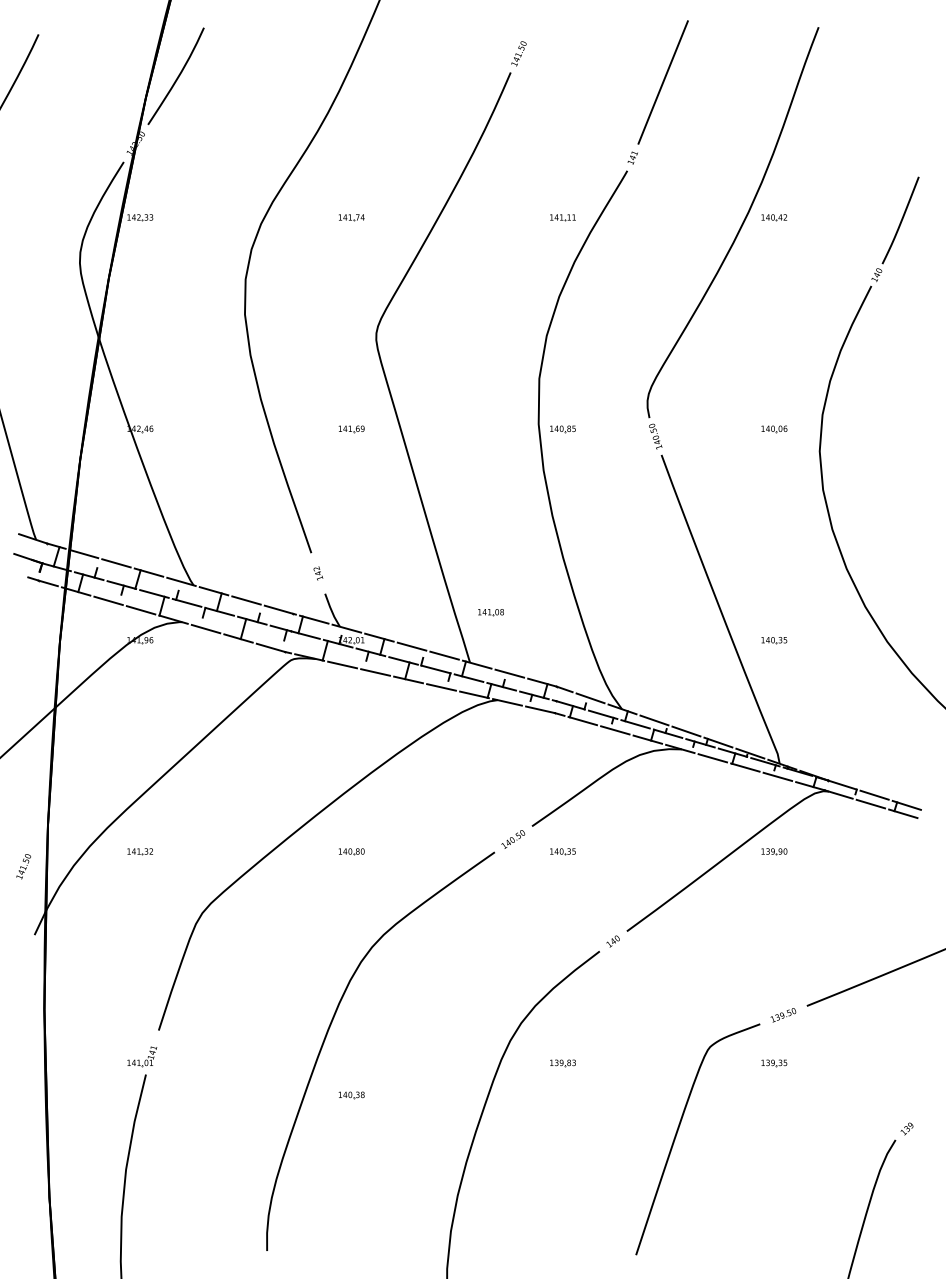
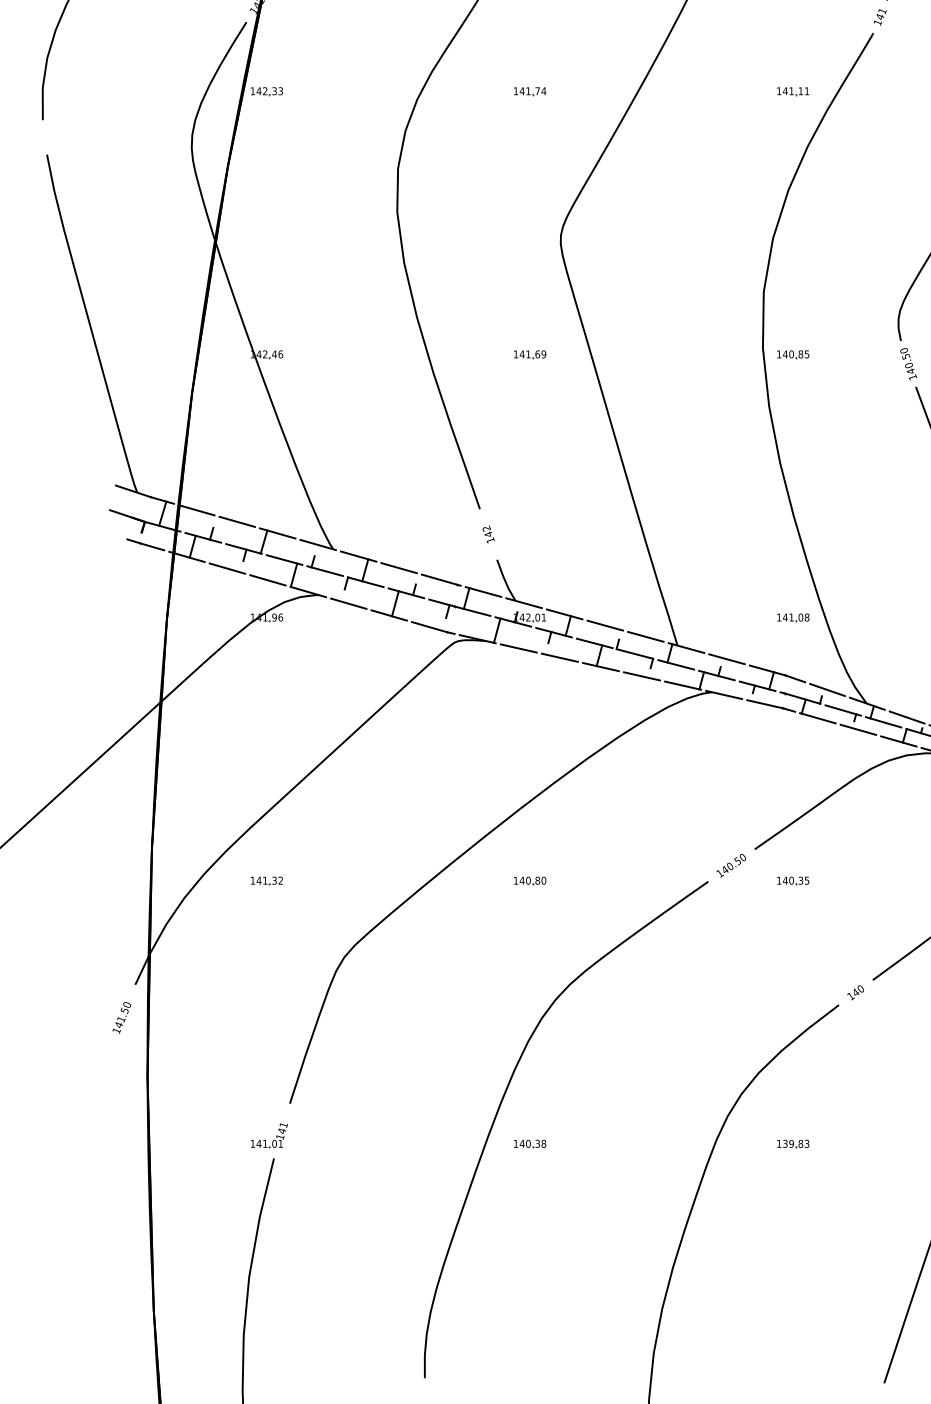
part: (490, 612) -> (792, 617), moved
text: (23, 866) -> (121, 1017), moved
part: (351, 1095) -> (529, 1144), moved

